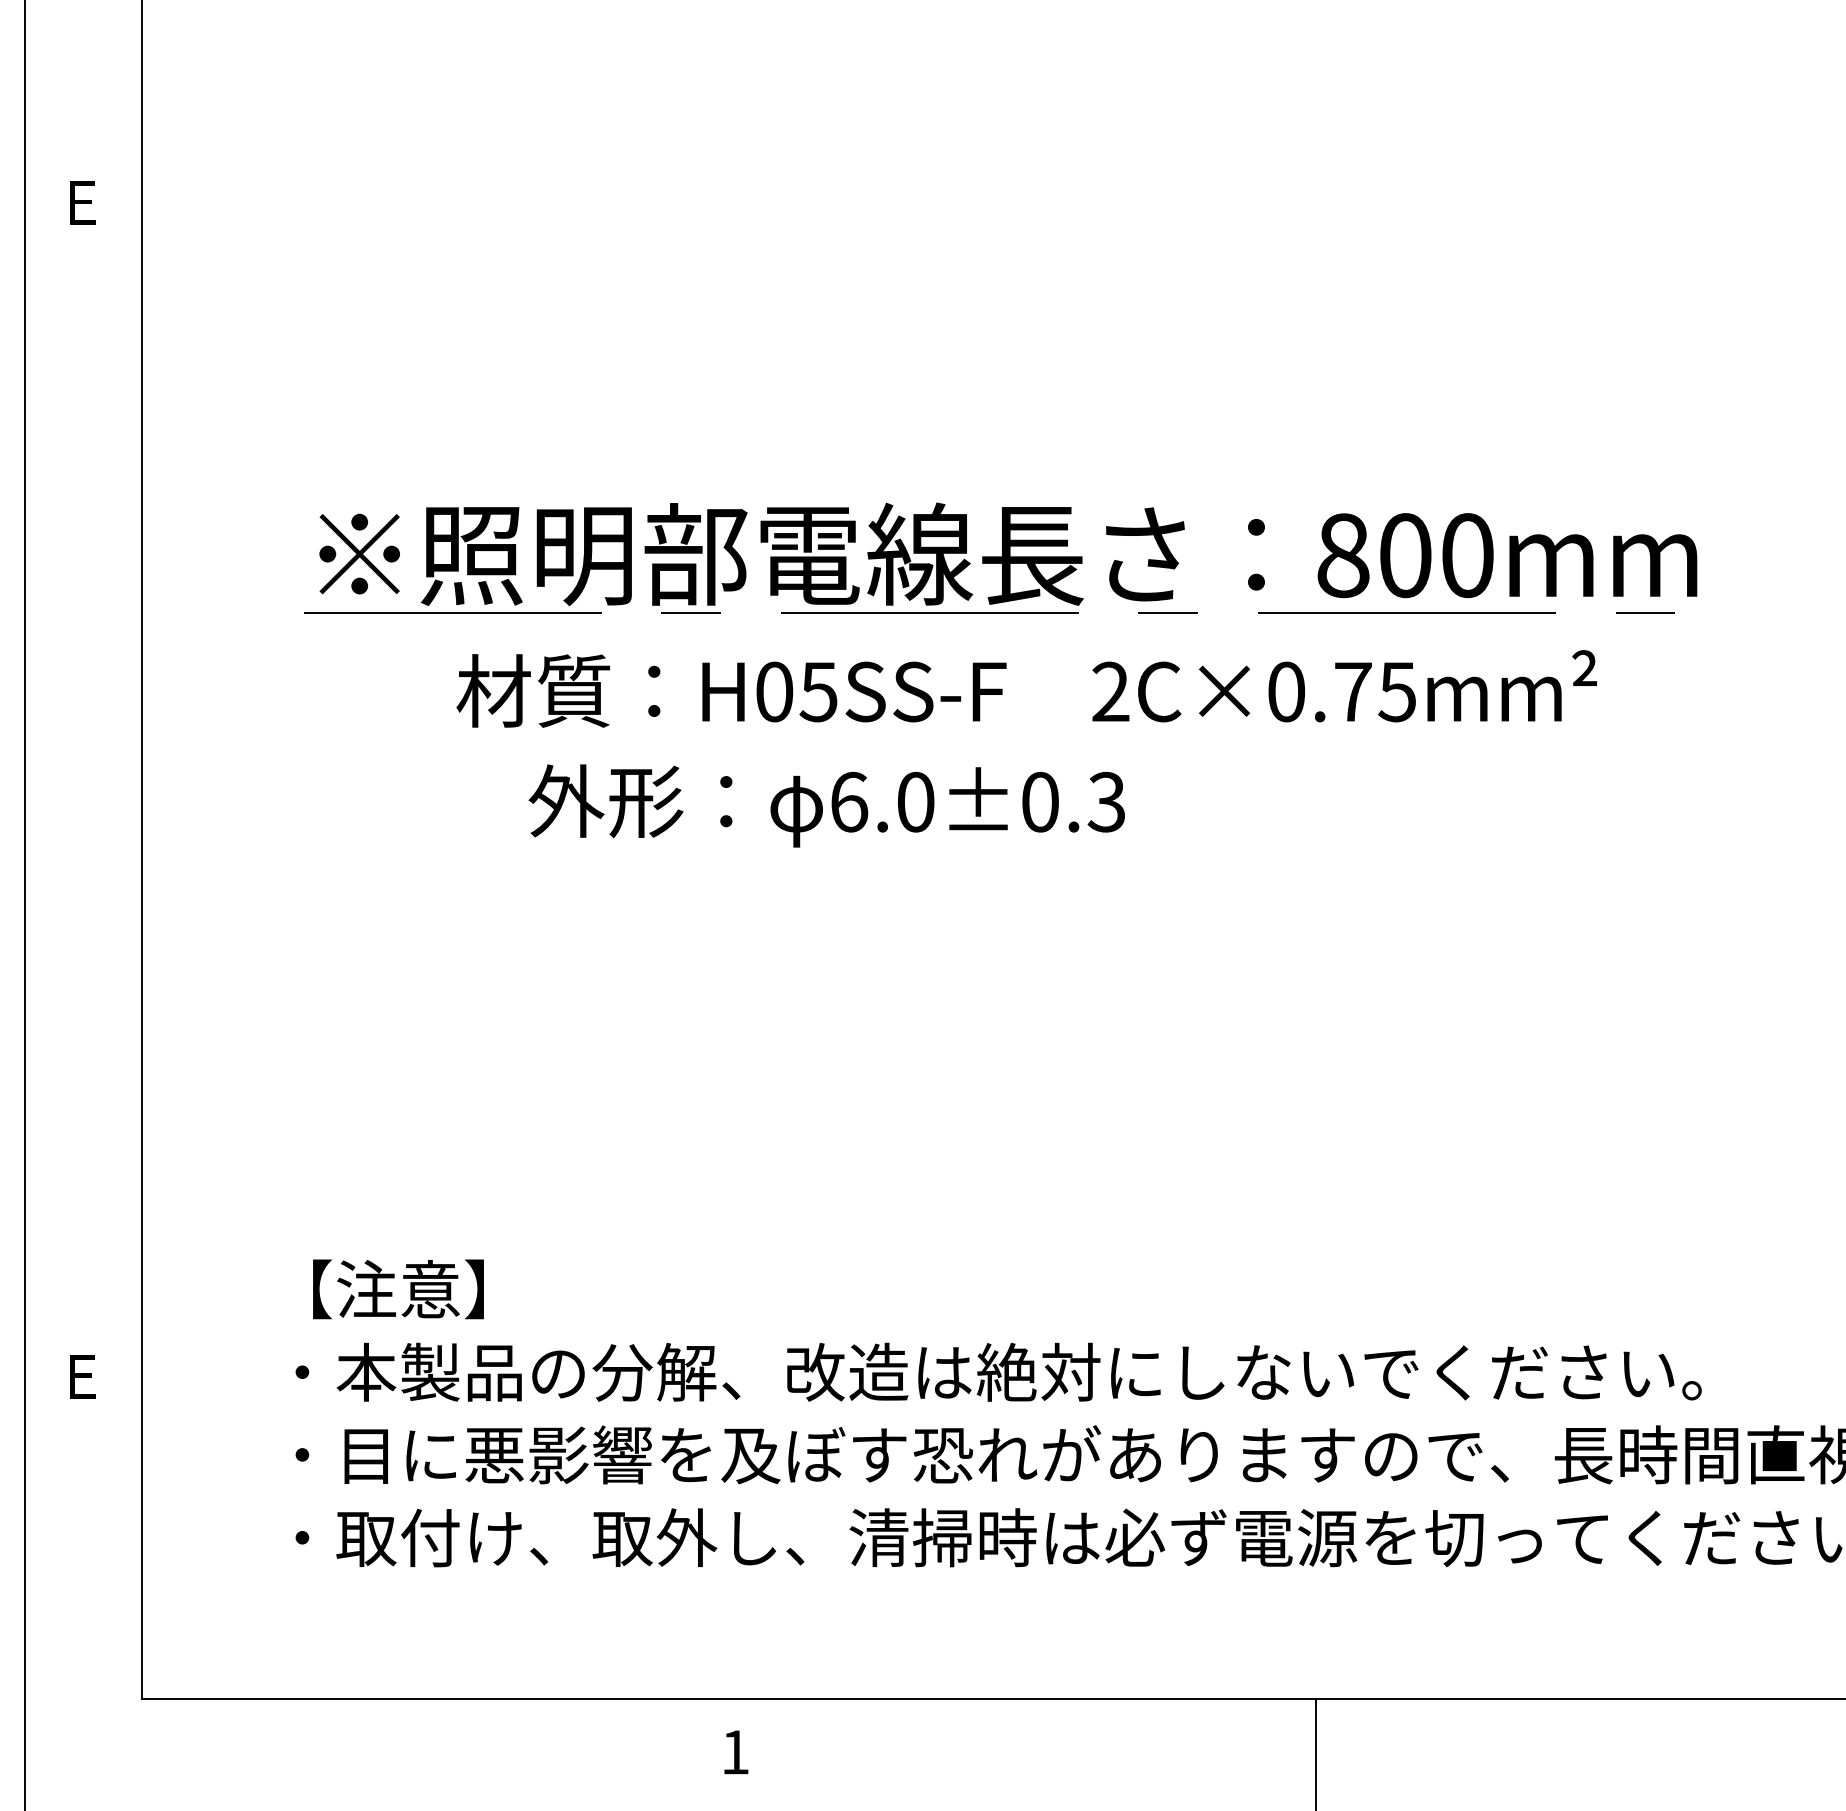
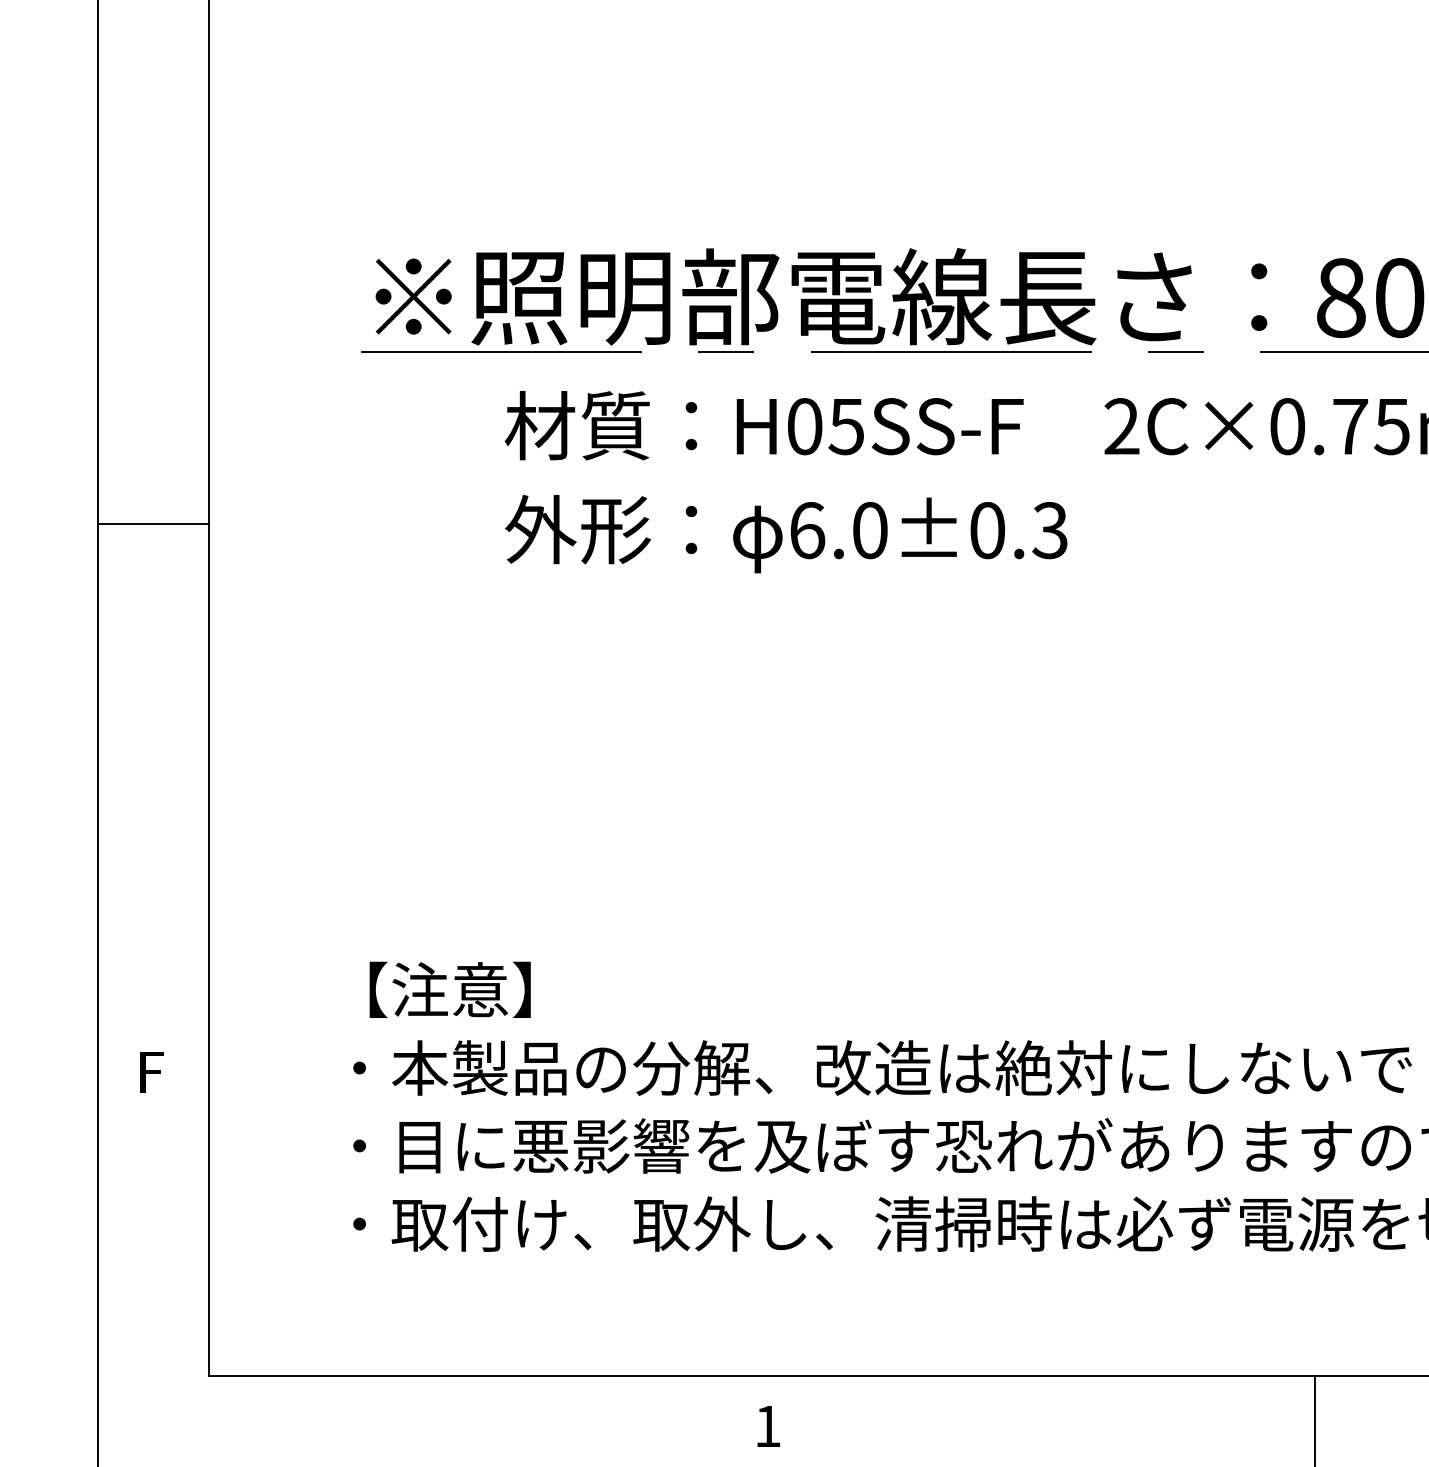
line: (83, 795) -> (153, 524), added
text: (826, 805) -> (785, 533), moved
text: (85, 1385) -> (155, 1080), E -> F

